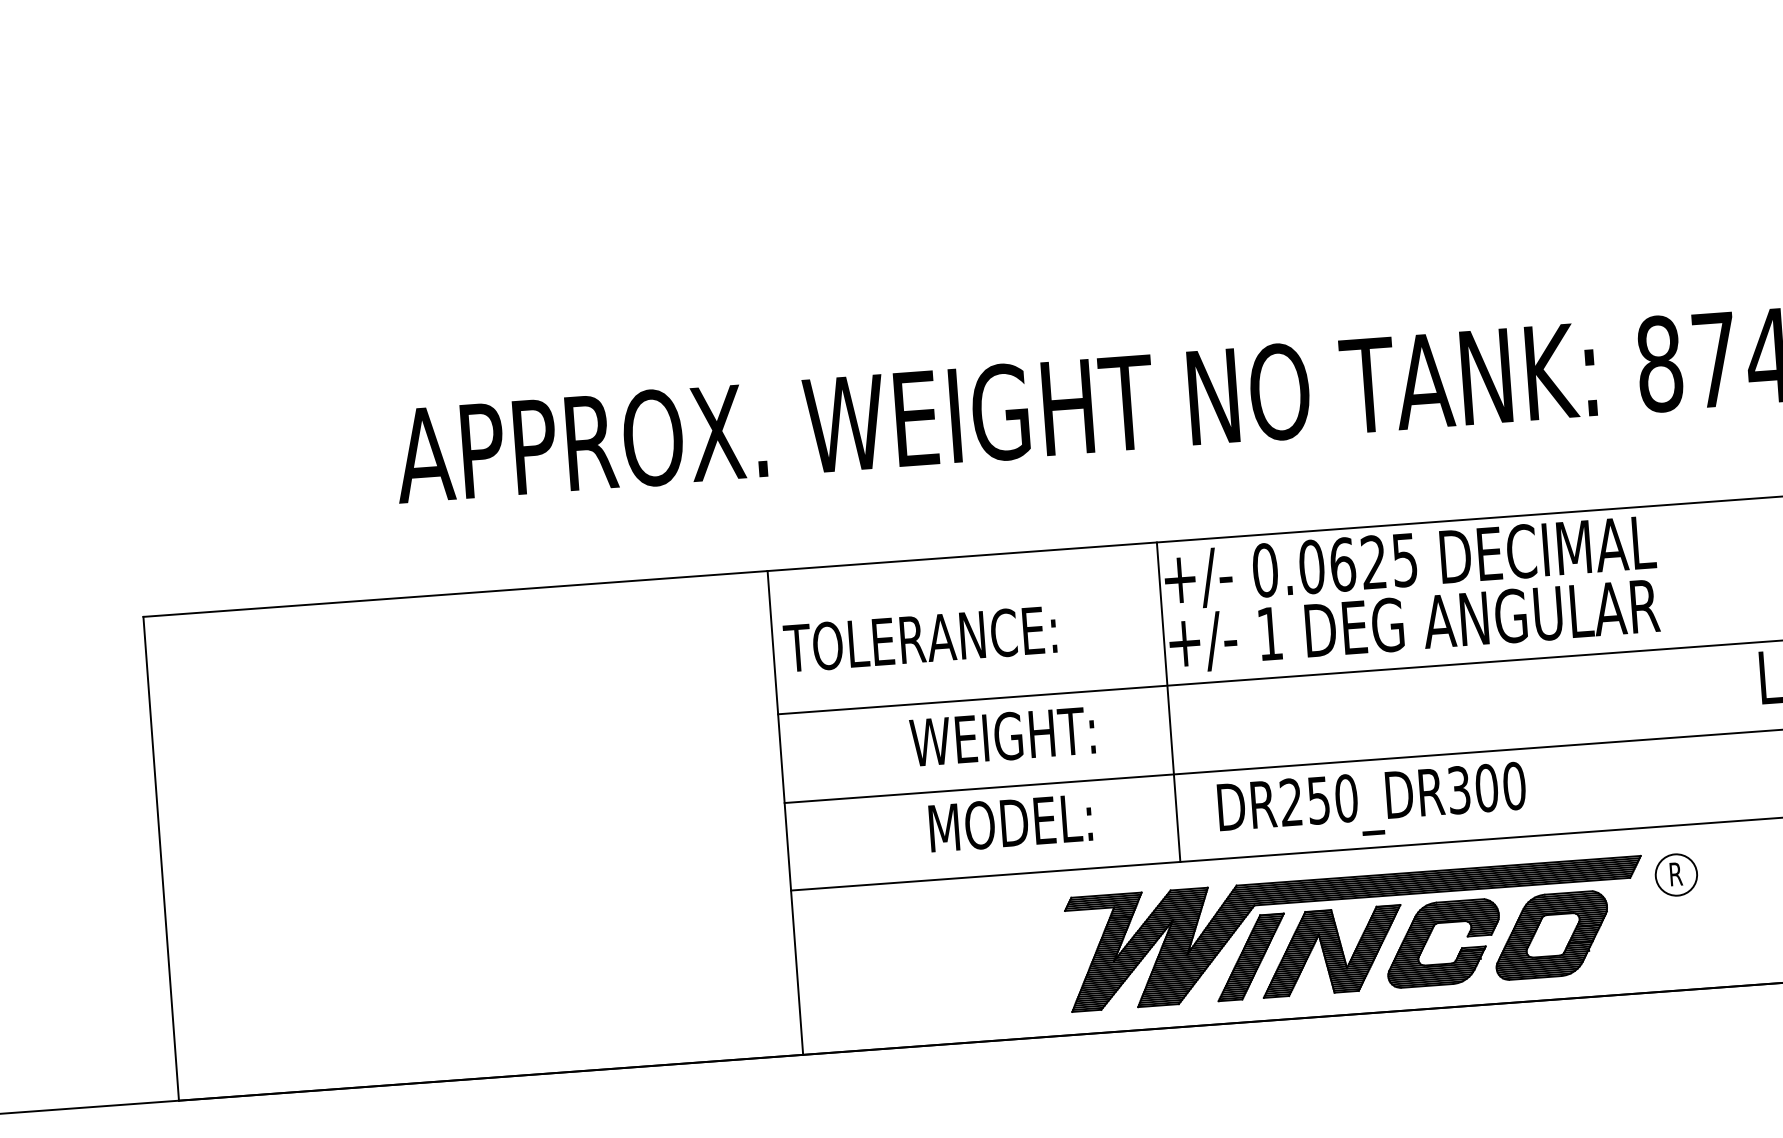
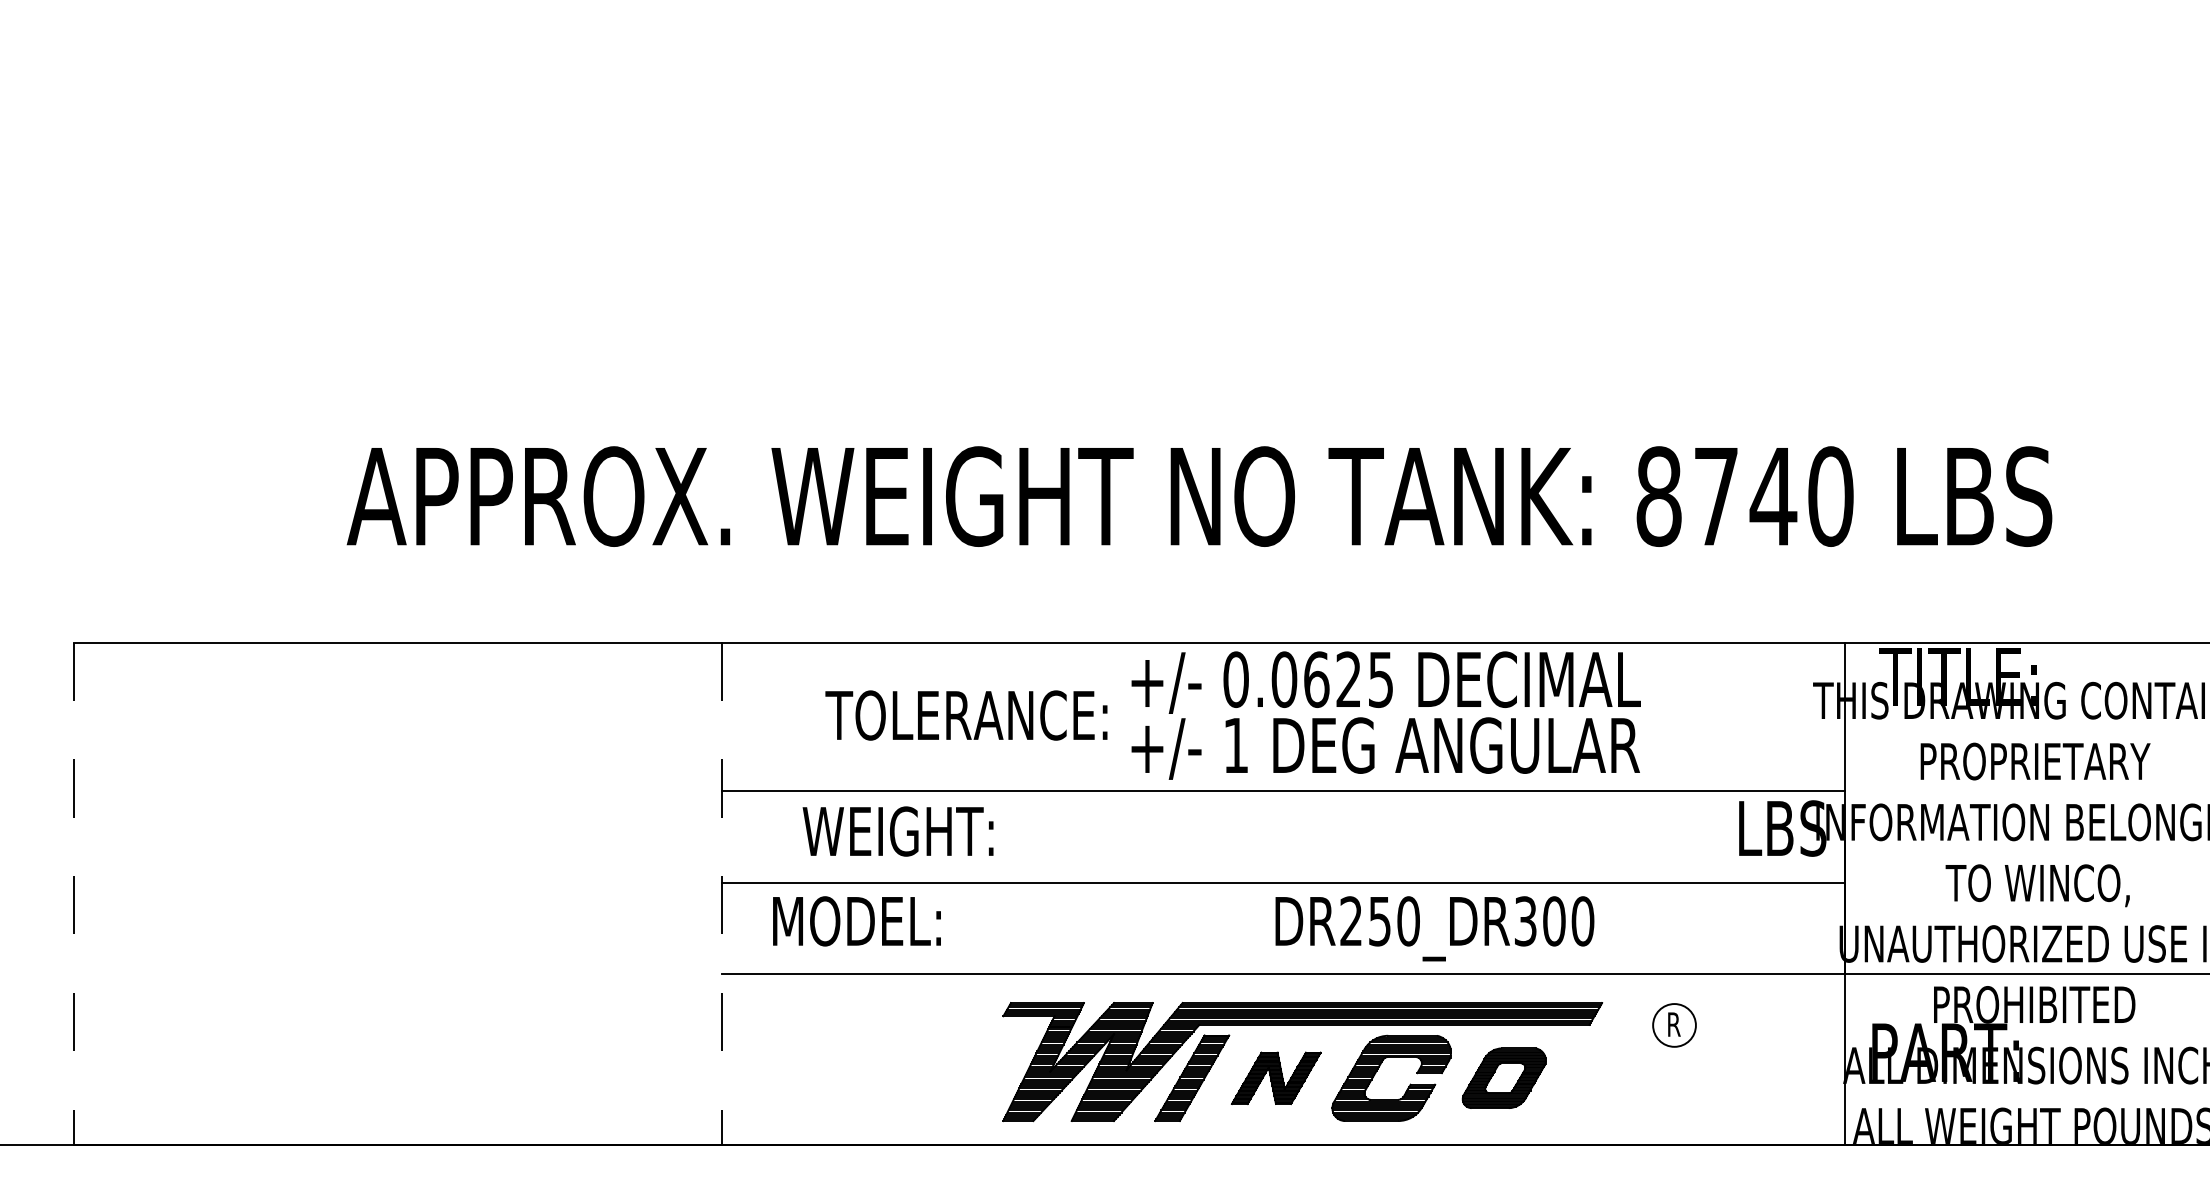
text: (920, 639) -> (966, 715), moved
line: (1168, 702) -> (1126, 808), removed
text: (1001, 736) -> (897, 831), moved
text: (1371, 803) -> (1434, 928), moved
line: (785, 813) -> (722, 894), solid -> dashed
text: (1010, 823) -> (856, 921), moved
line: (161, 859) -> (74, 894), solid -> dashed
part: (1676, 875) -> (1674, 1025), moved
part: (1551, 934) -> (1504, 1077), size x0.7
part: (1332, 951) -> (1276, 1078), size x0.6

